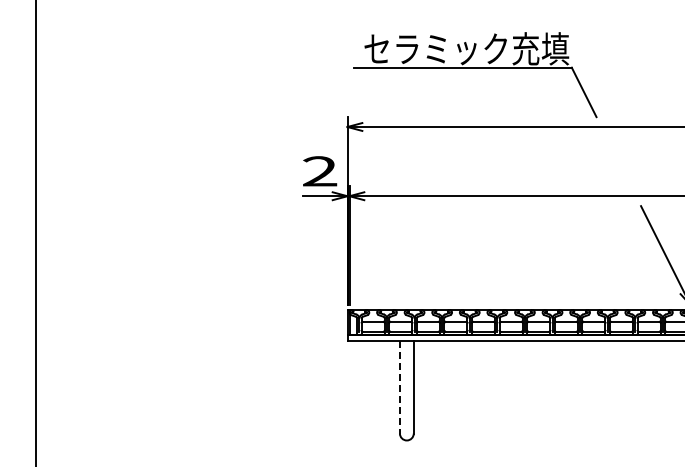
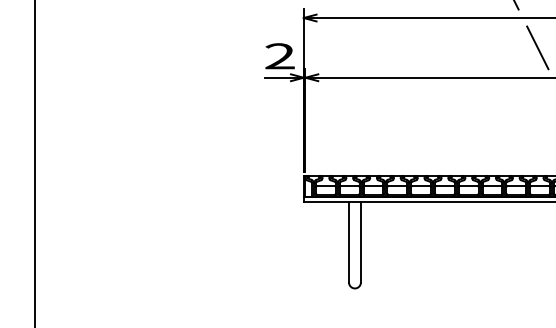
line: (618, 161) -> (537, 47), added
line: (399, 387) -> (348, 242), dashed -> solid

